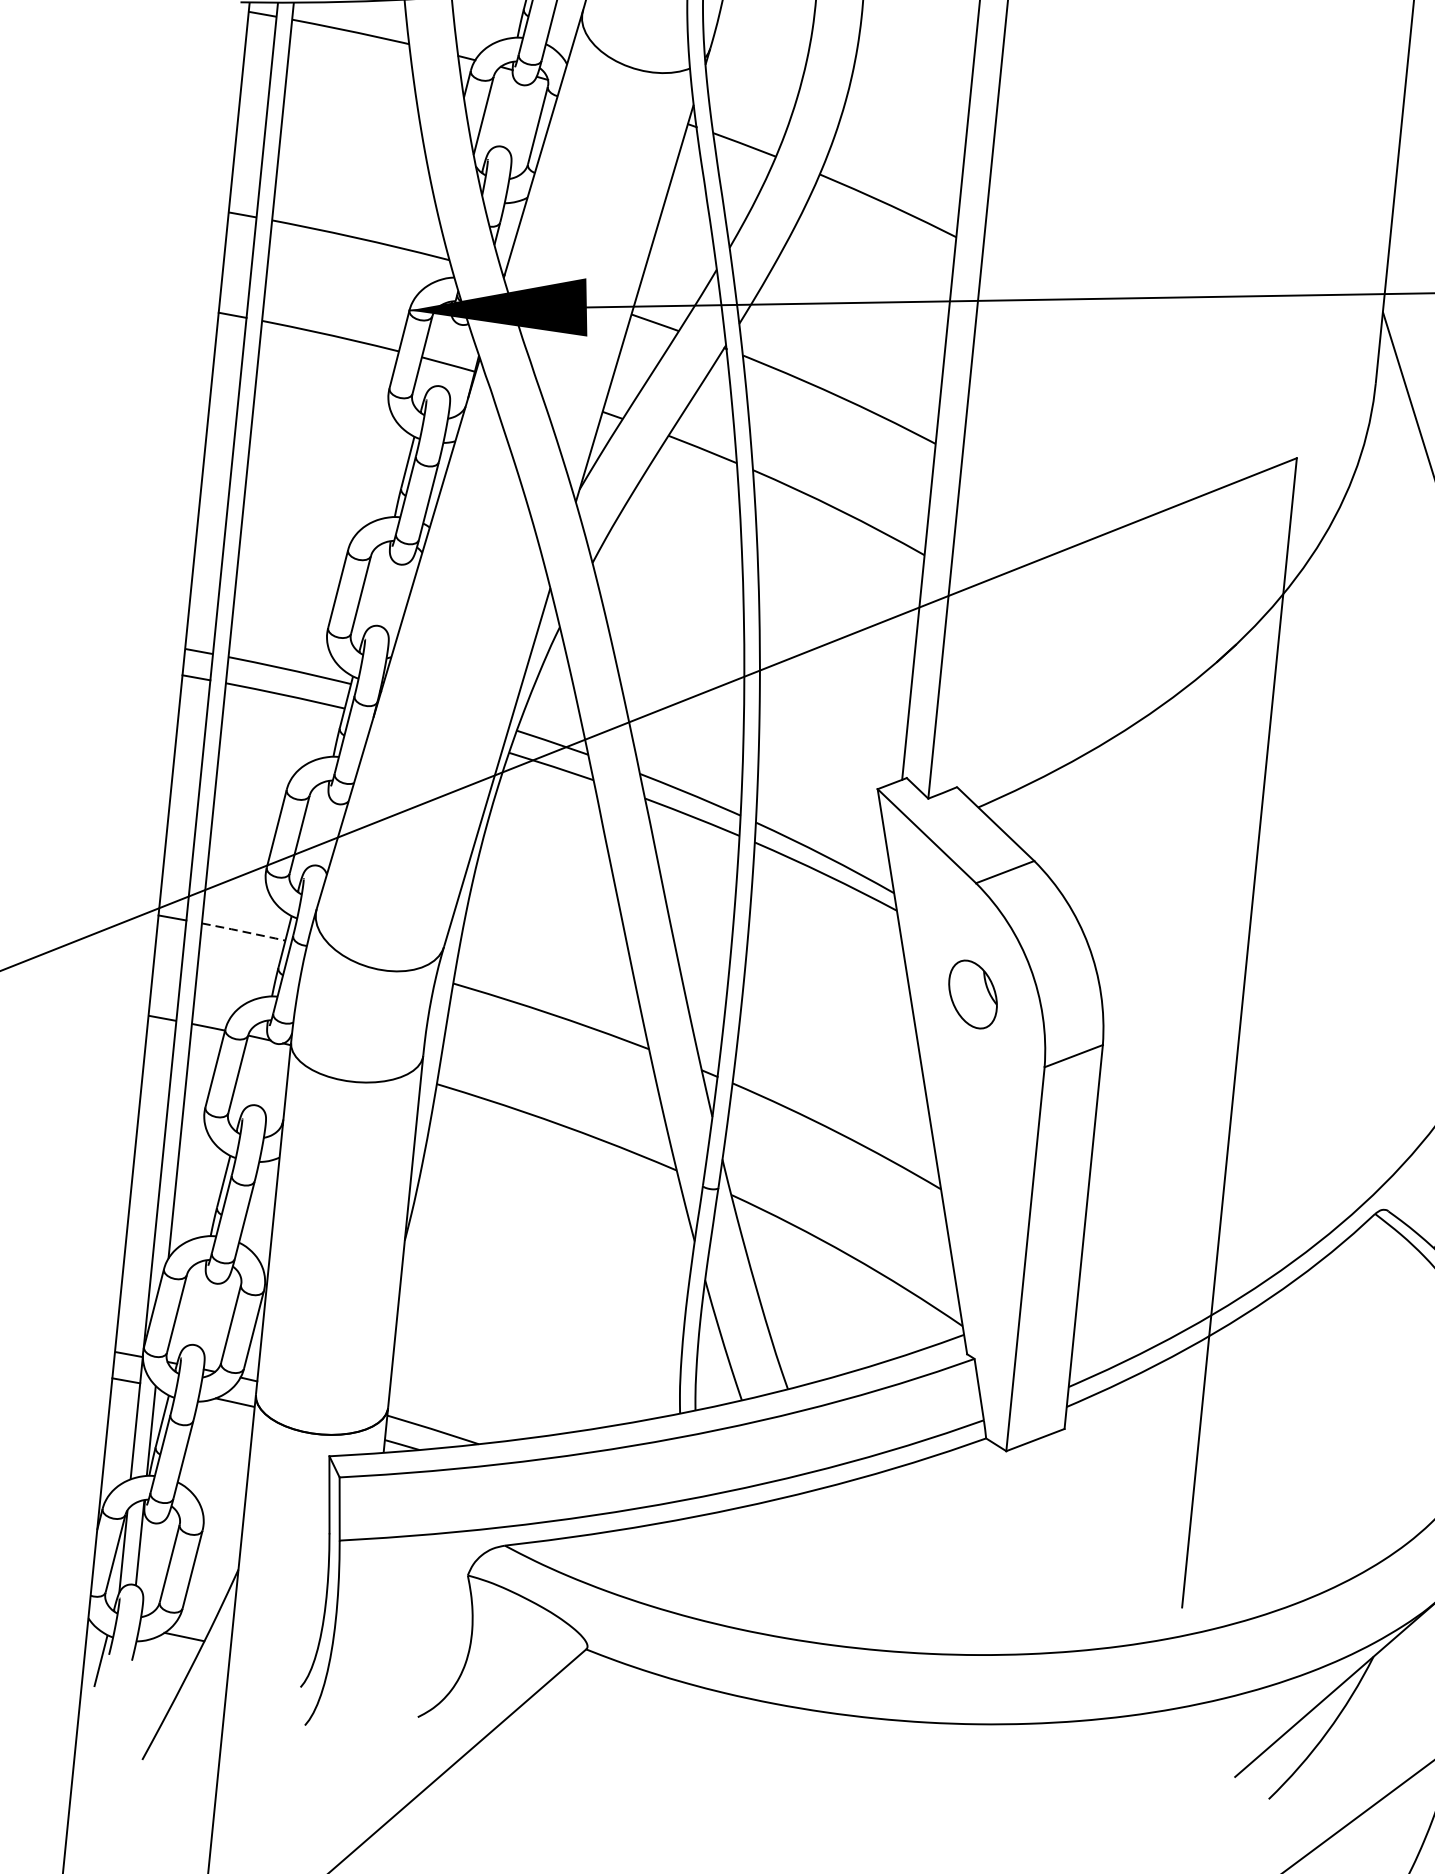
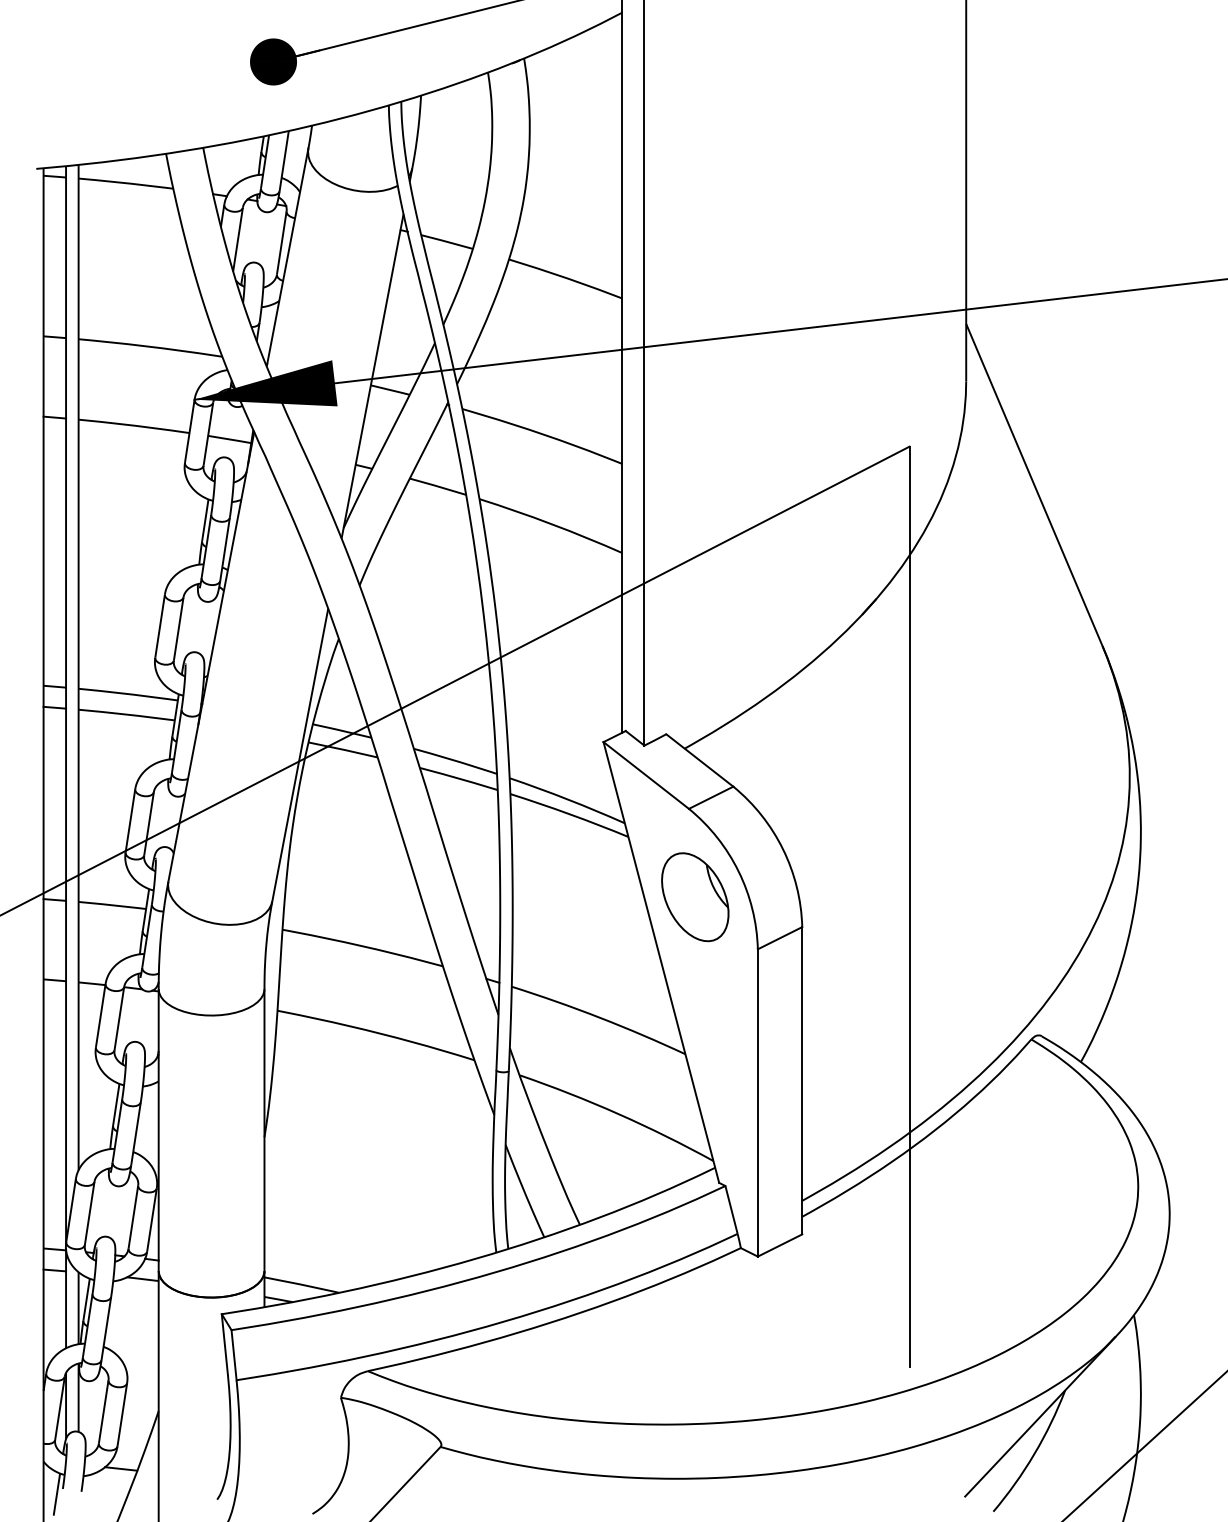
line: (245, 932) -> (113, 905), dashed -> solid
part: (973, 994) -> (695, 897), size x1.67

